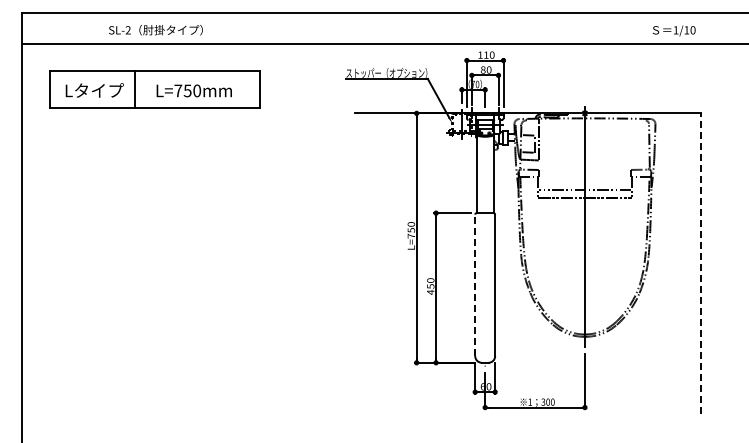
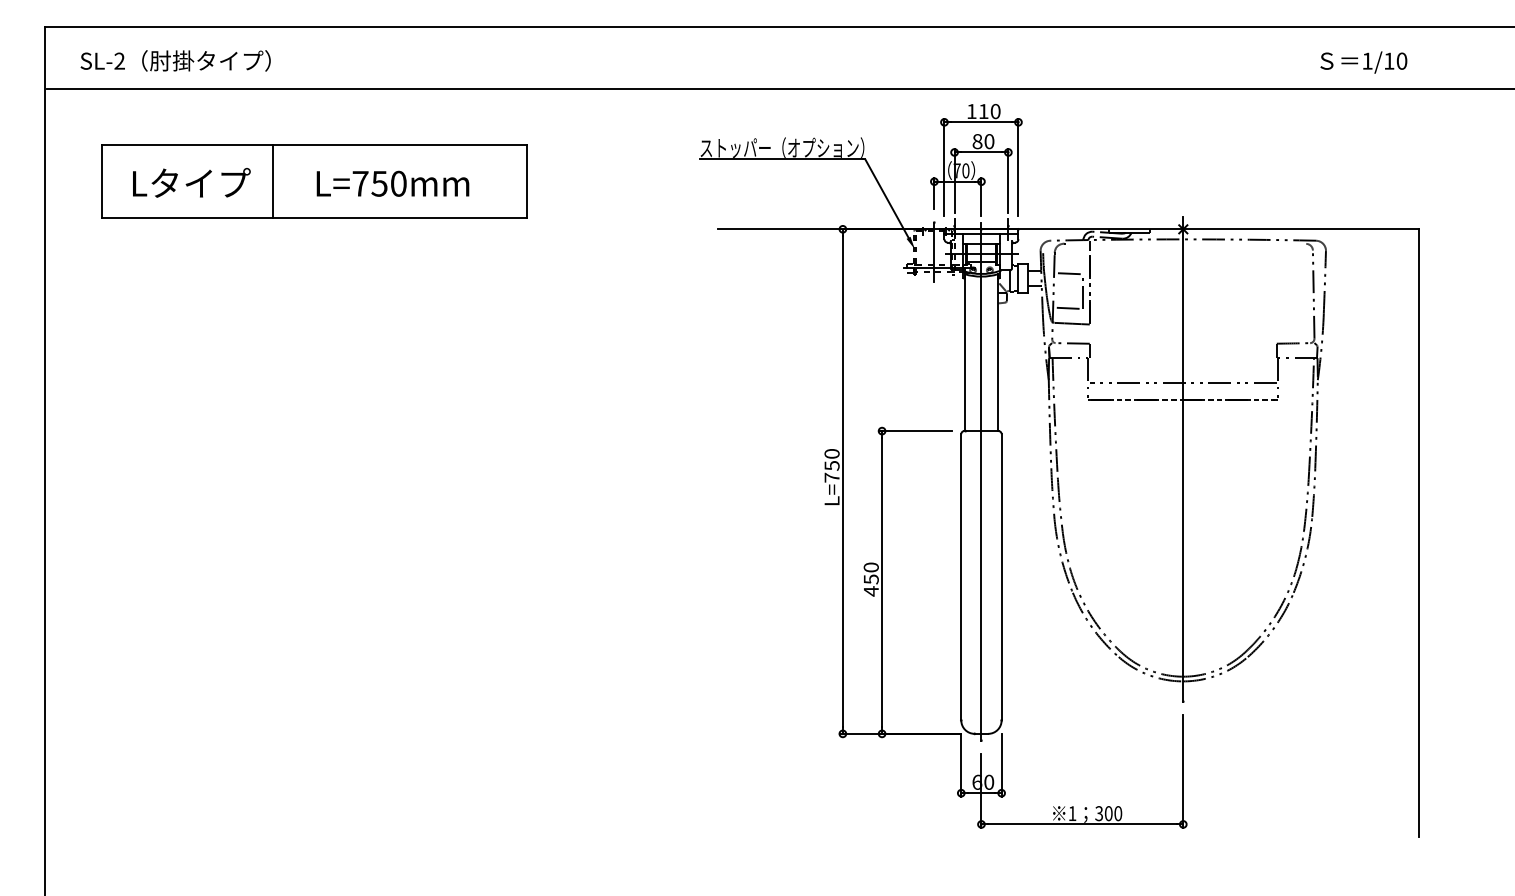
text: (155, 30) -> (174, 61), moved
line: (485, 238) -> (982, 482), added
line: (701, 263) -> (1419, 532), dashed -> solid
line: (475, 285) -> (961, 577), dashed -> solid

